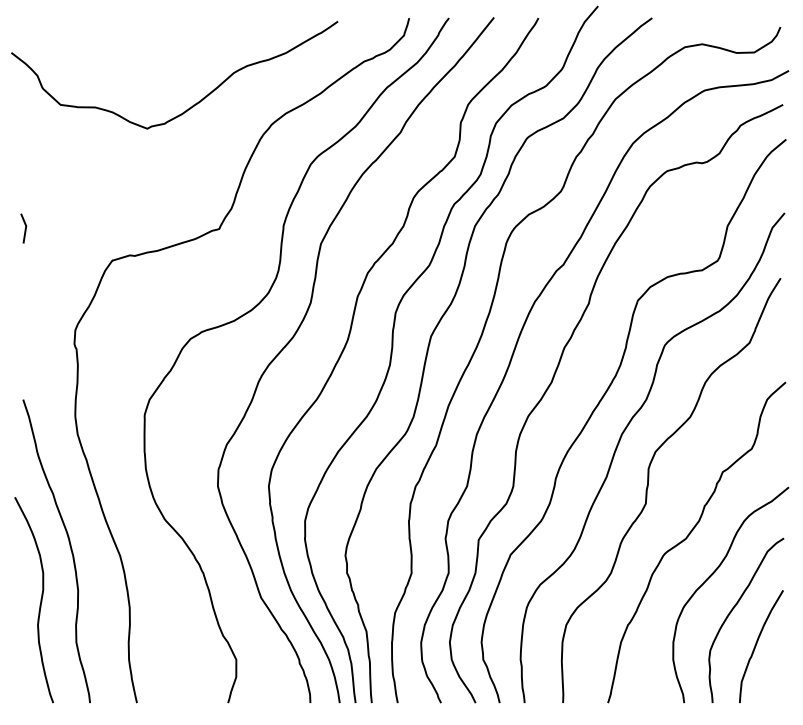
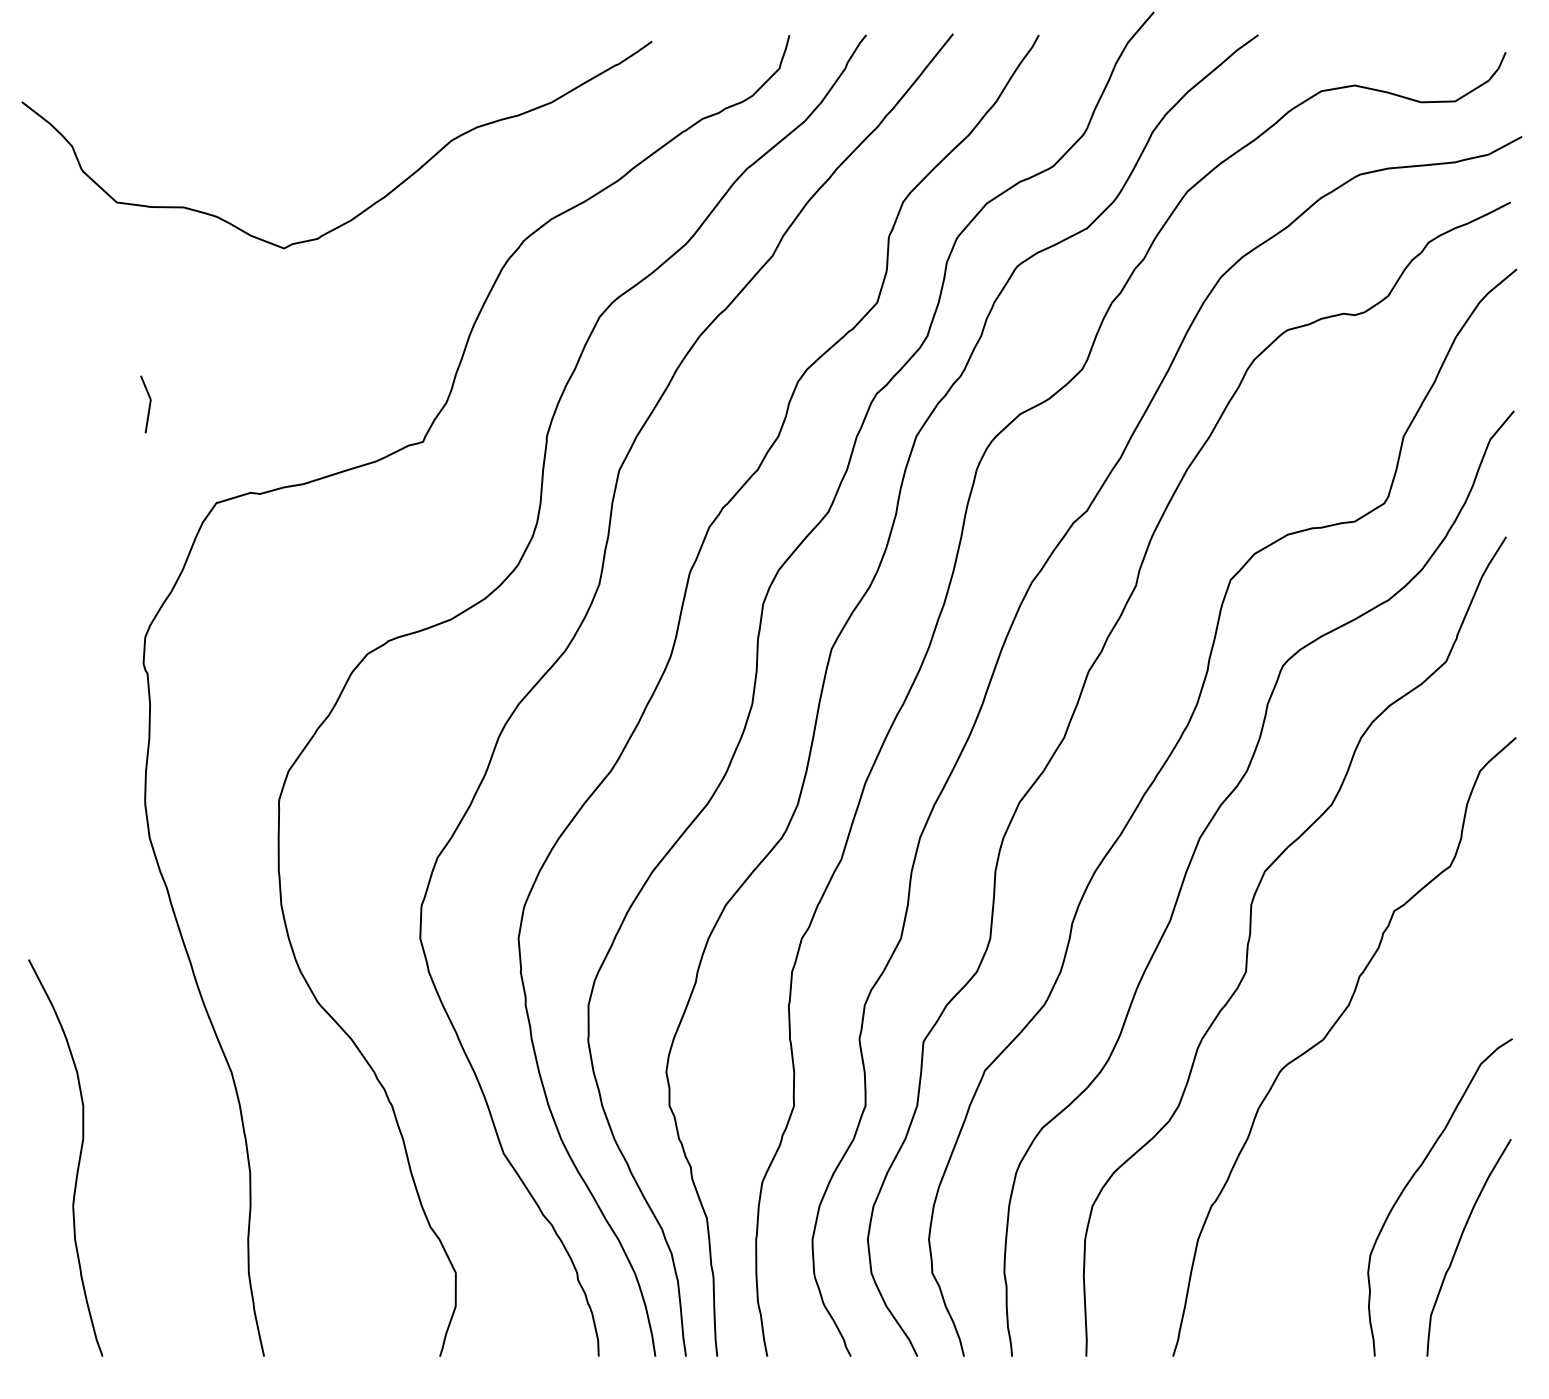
line: (24, 229) -> (147, 406), moved
curve: (69, 546) -> (133, 1054), removed
curve: (712, 575) -> (1374, 1110), removed

